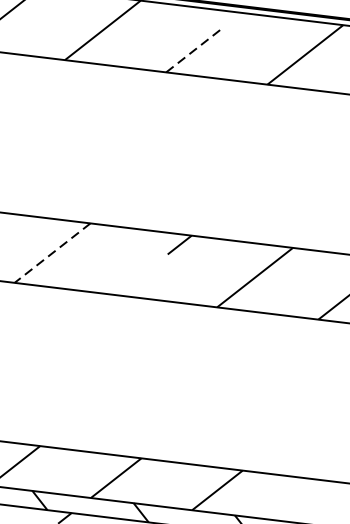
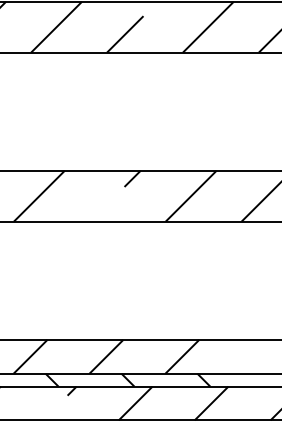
line: (193, 51) -> (125, 34), dashed -> solid
line: (52, 253) -> (39, 196), dashed -> solid

